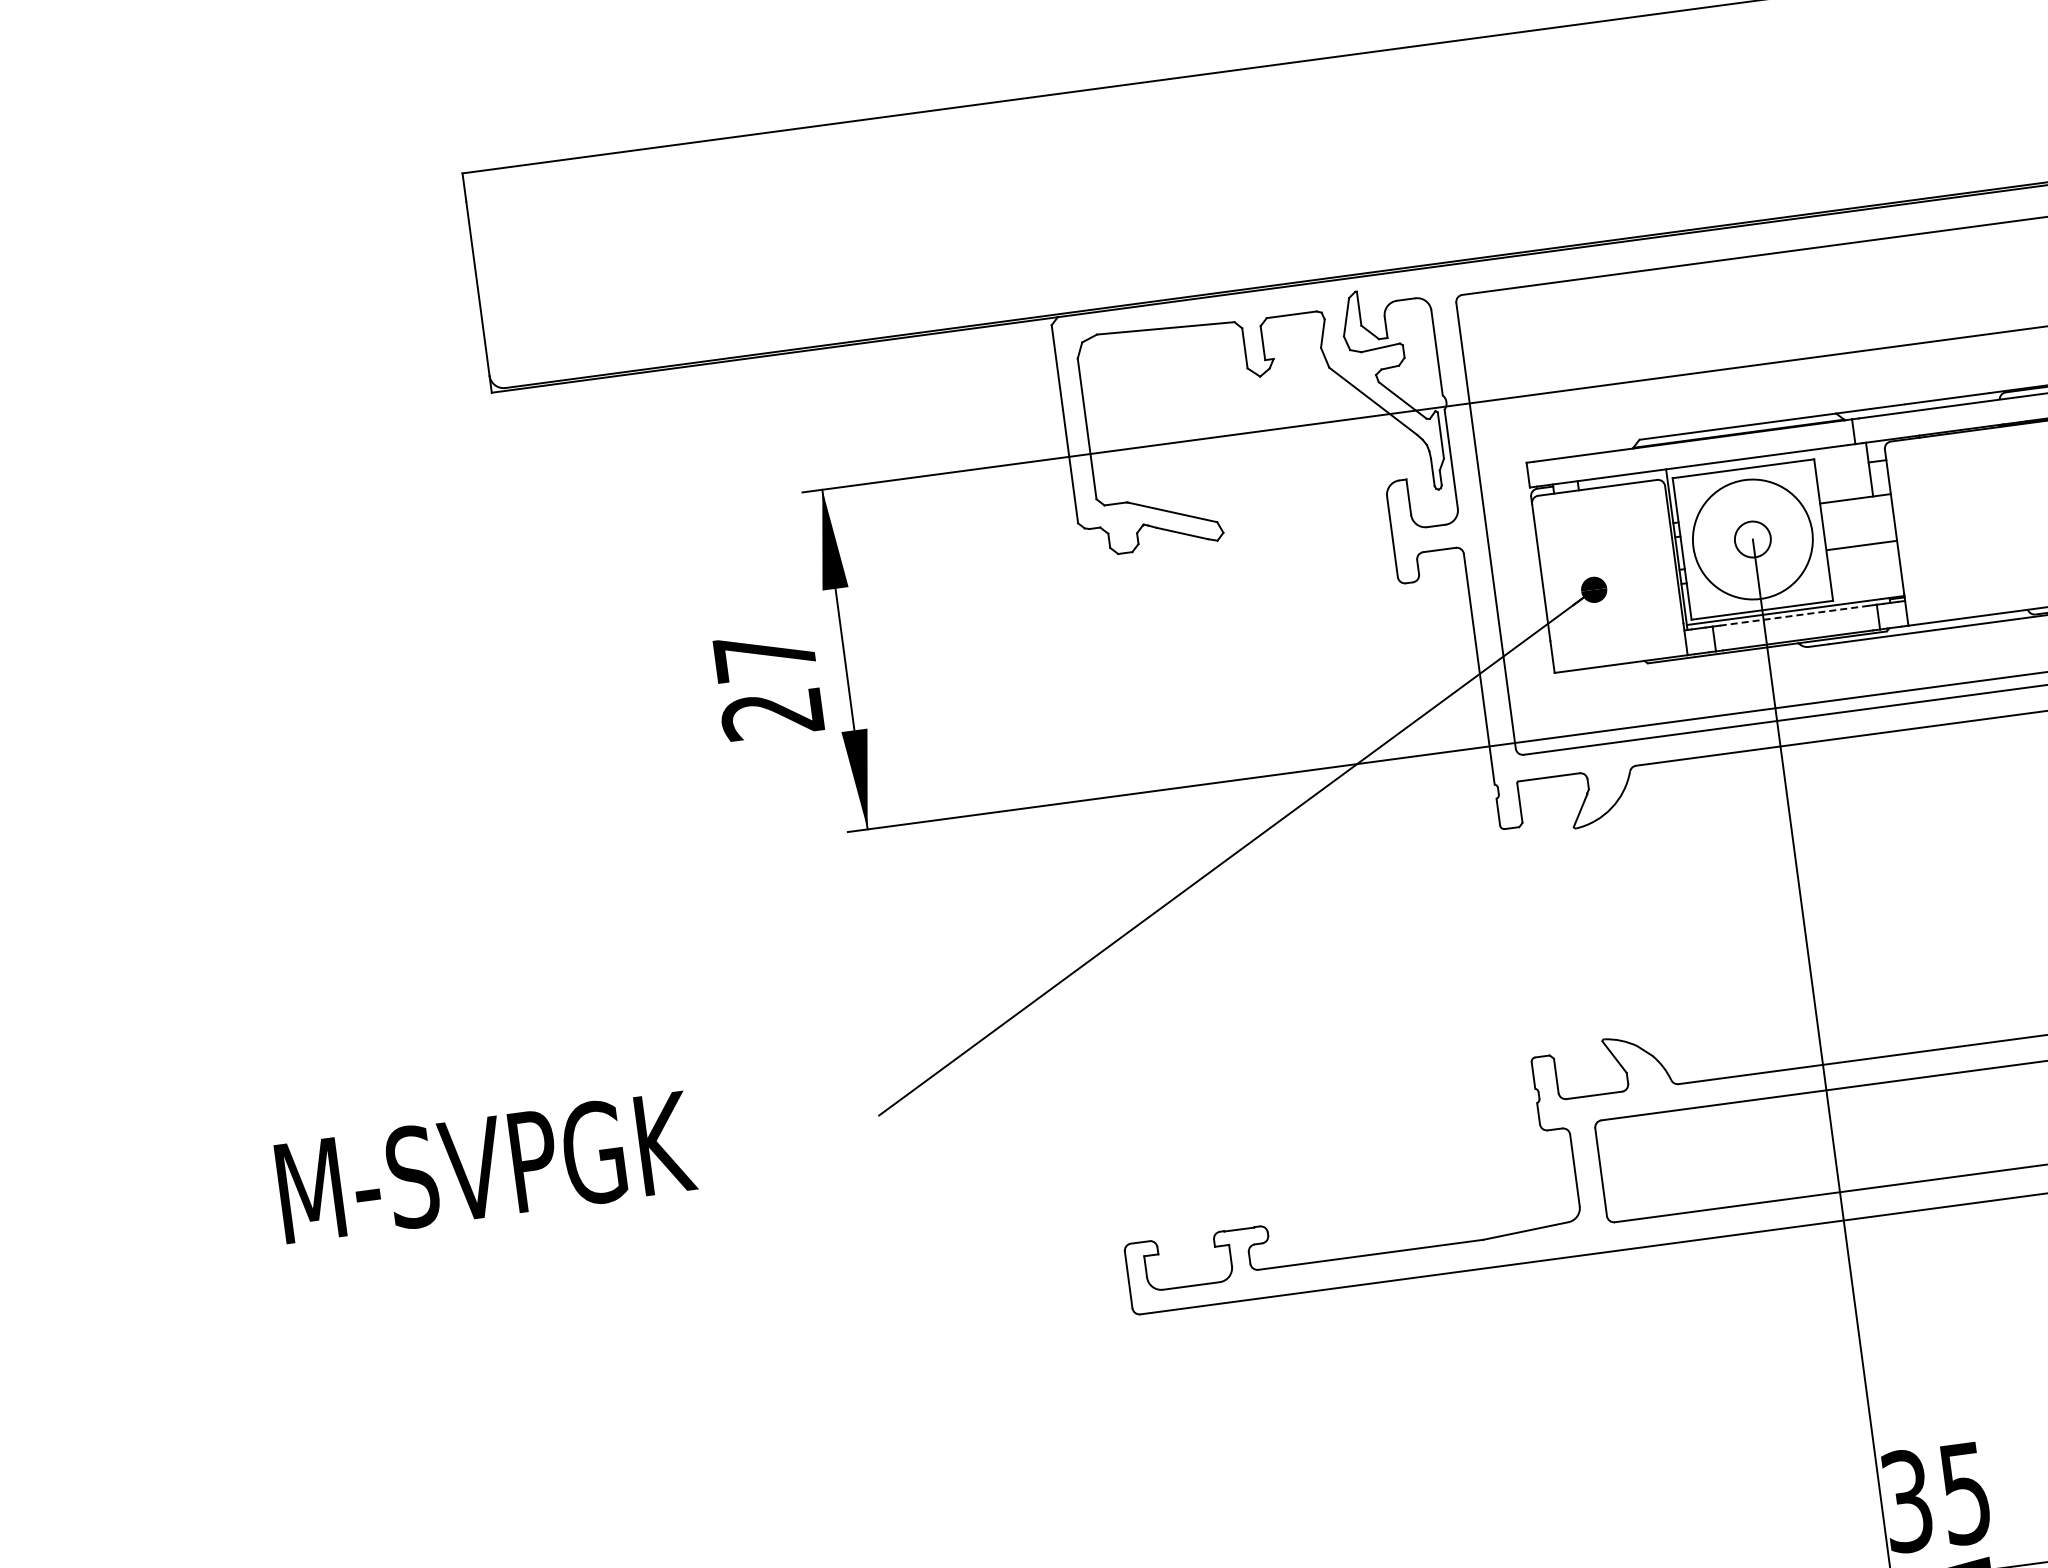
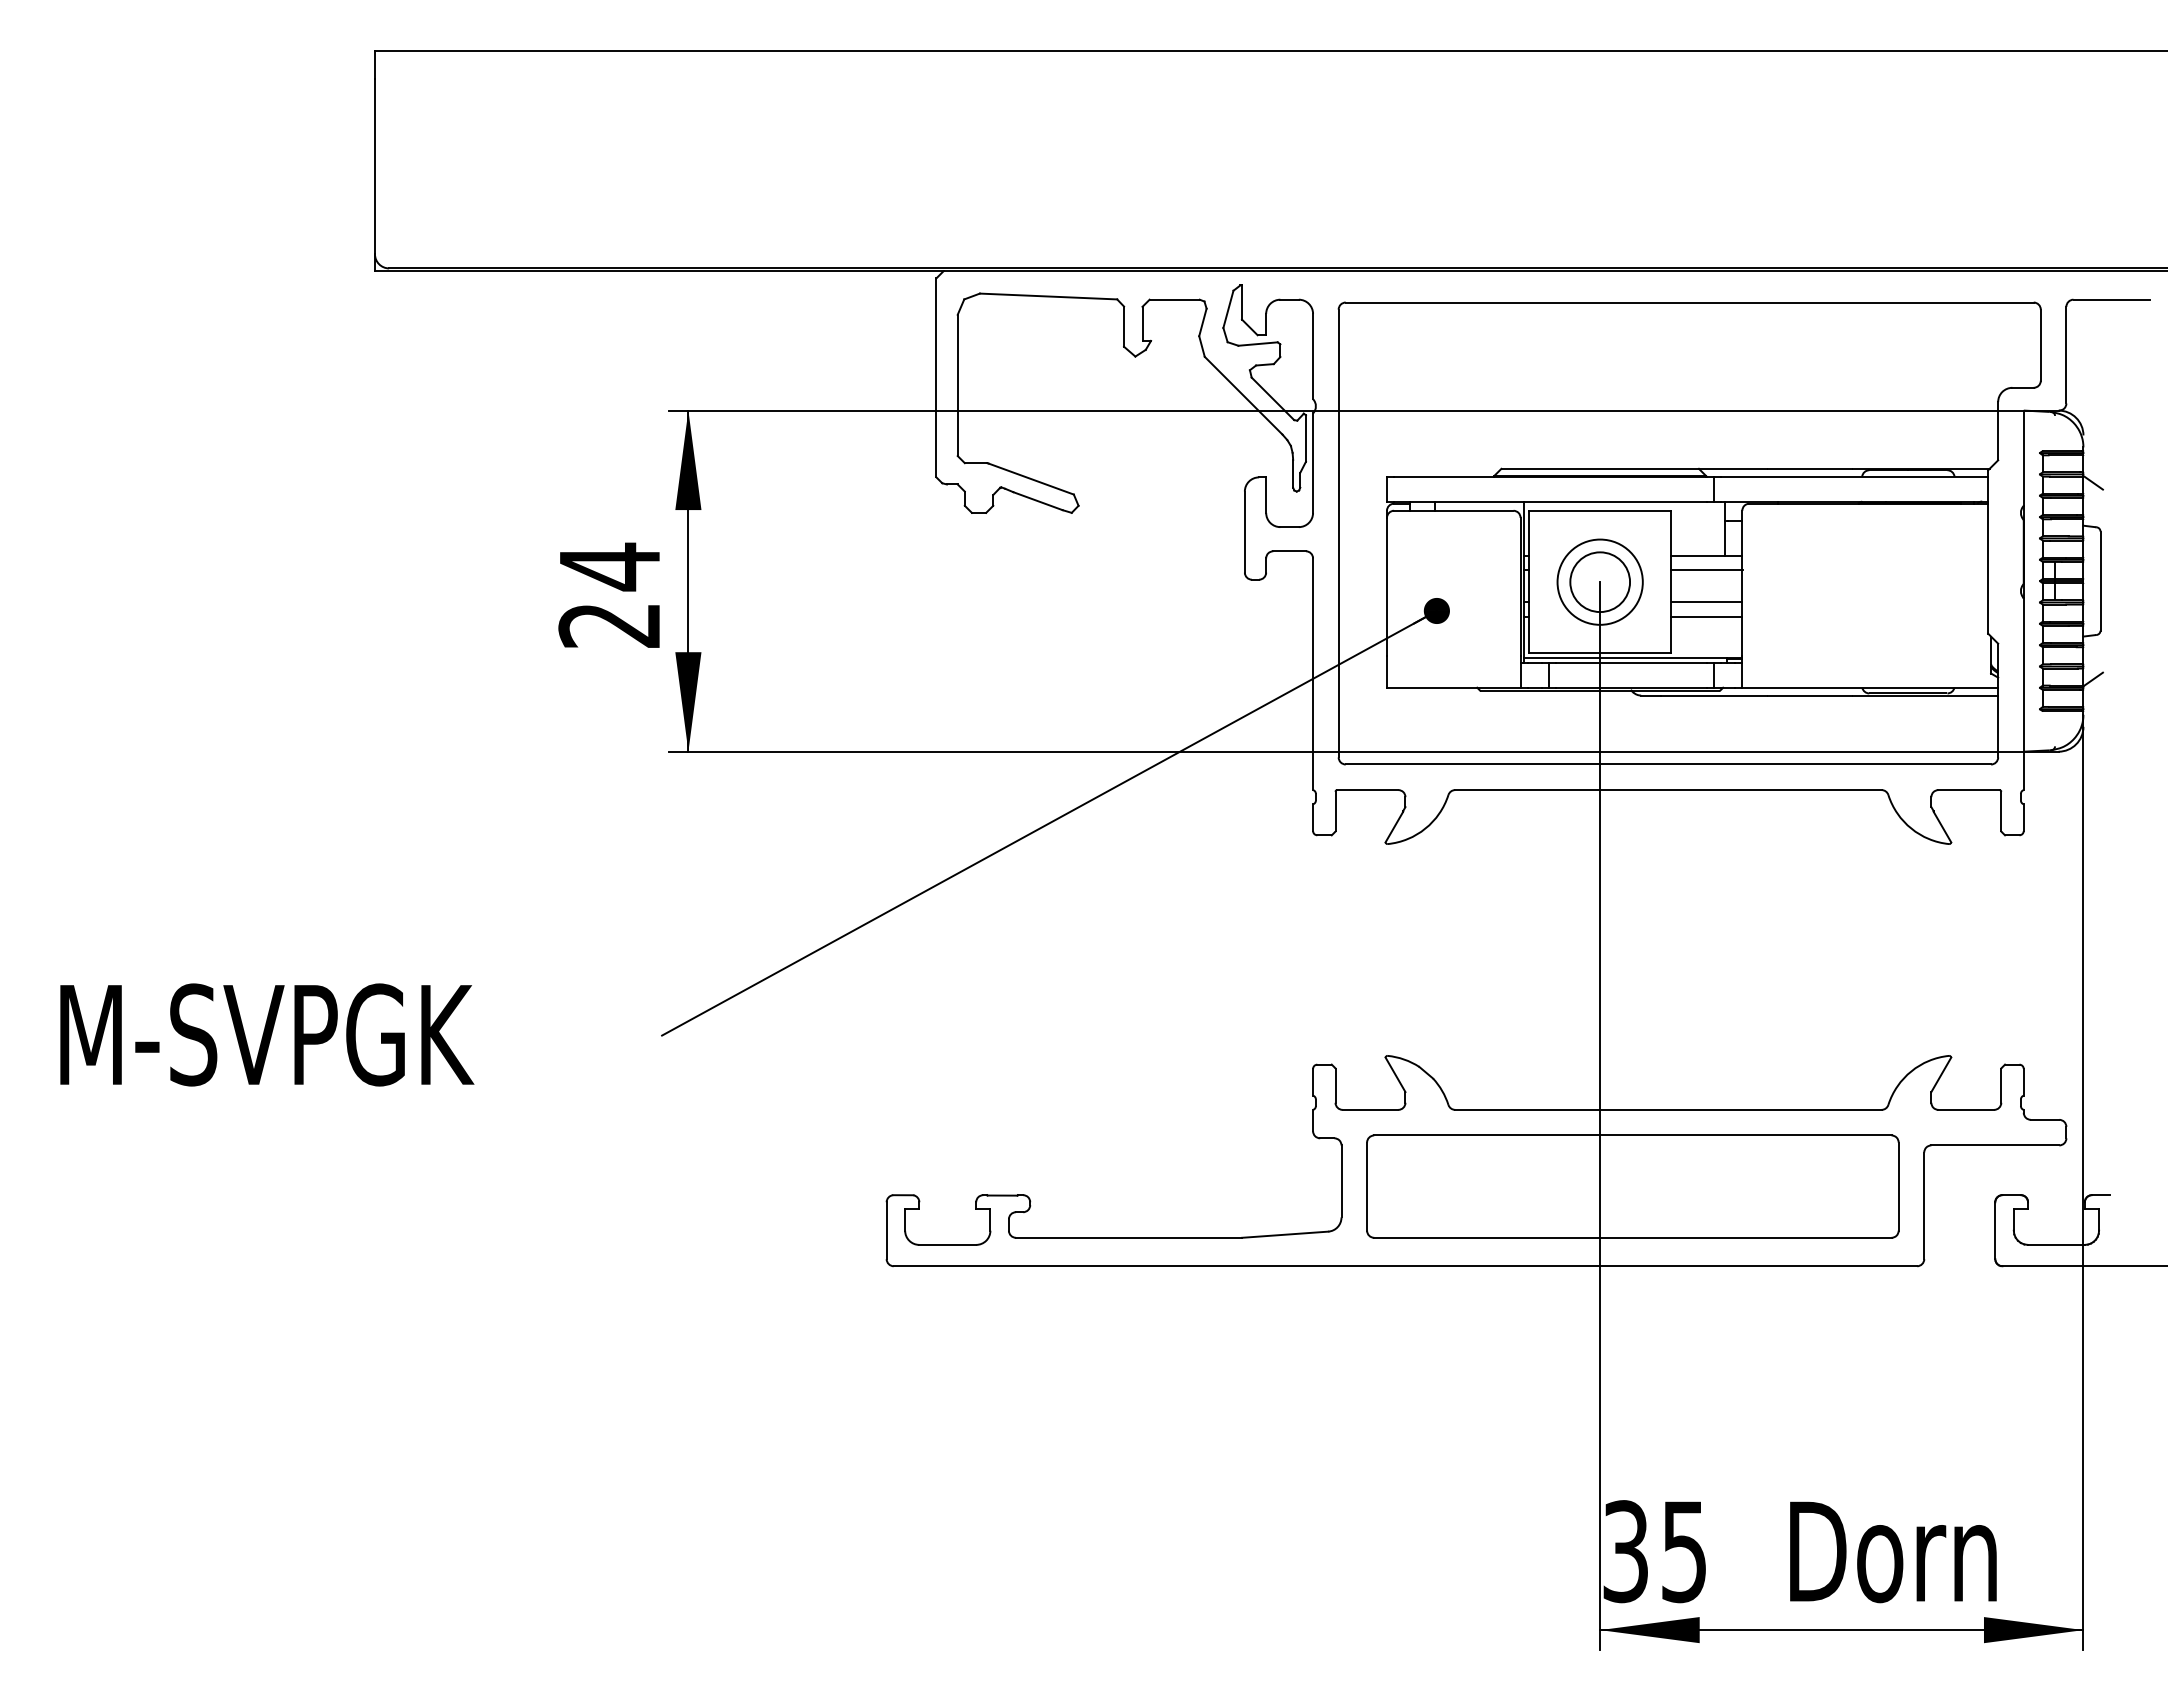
line: (1858, 512) -> (1707, 569), added
circle: (1752, 538) -> (1599, 581), size x0.71
circle: (1753, 539) -> (1600, 582), size x1.67
line: (1863, 559) -> (1706, 616), added
line: (1794, 615) -> (1631, 662), dashed -> solid
text: (764, 655) -> (609, 566), 27 -> 24

